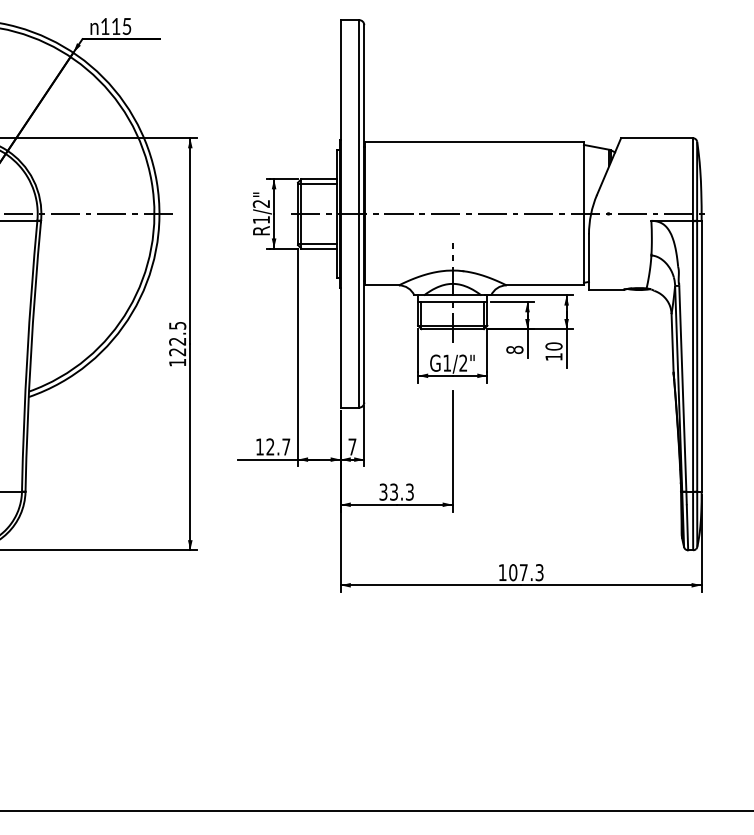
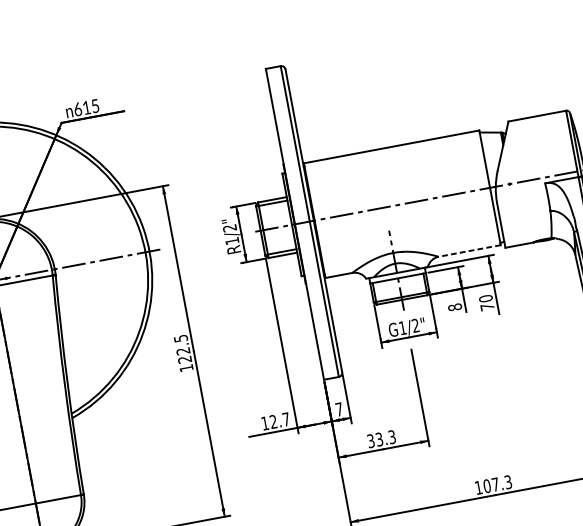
text: (104, 26) -> (77, 109), 115 -> 615
line: (545, 285) -> (469, 251), solid -> dashed
text: (553, 356) -> (487, 306), 10 -> 70

